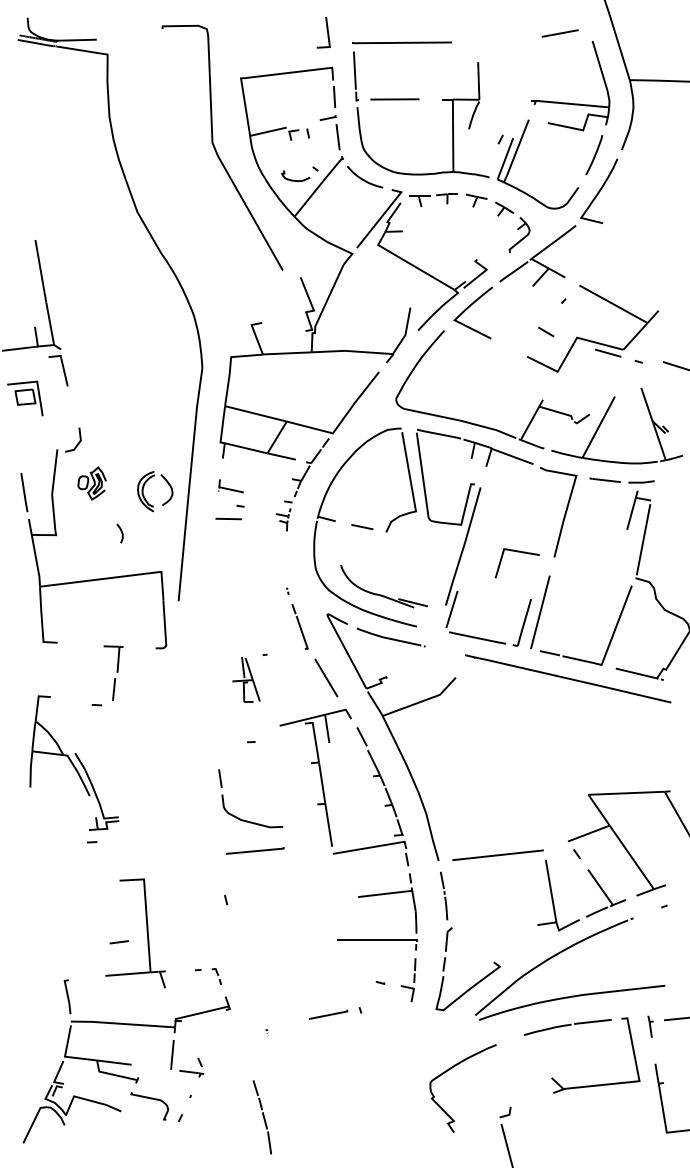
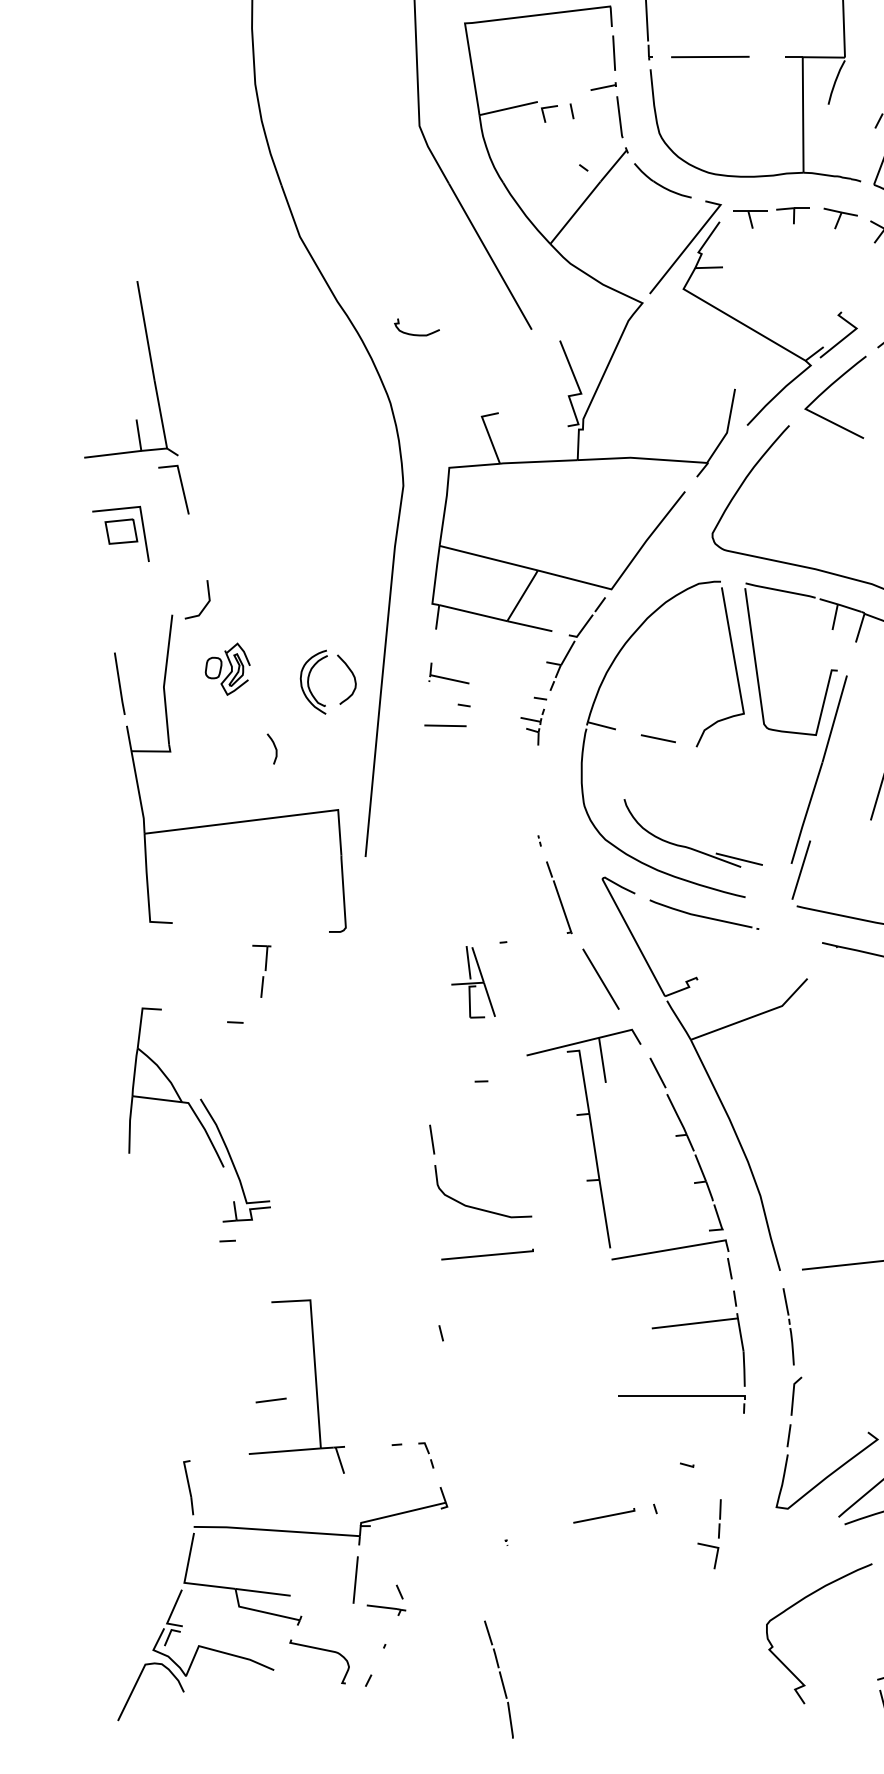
curve: (293, 179) -> (413, 332), moved
part: (113, 672) -> (261, 970), size x0.6
part: (408, 980) -> (709, 1534), moved

